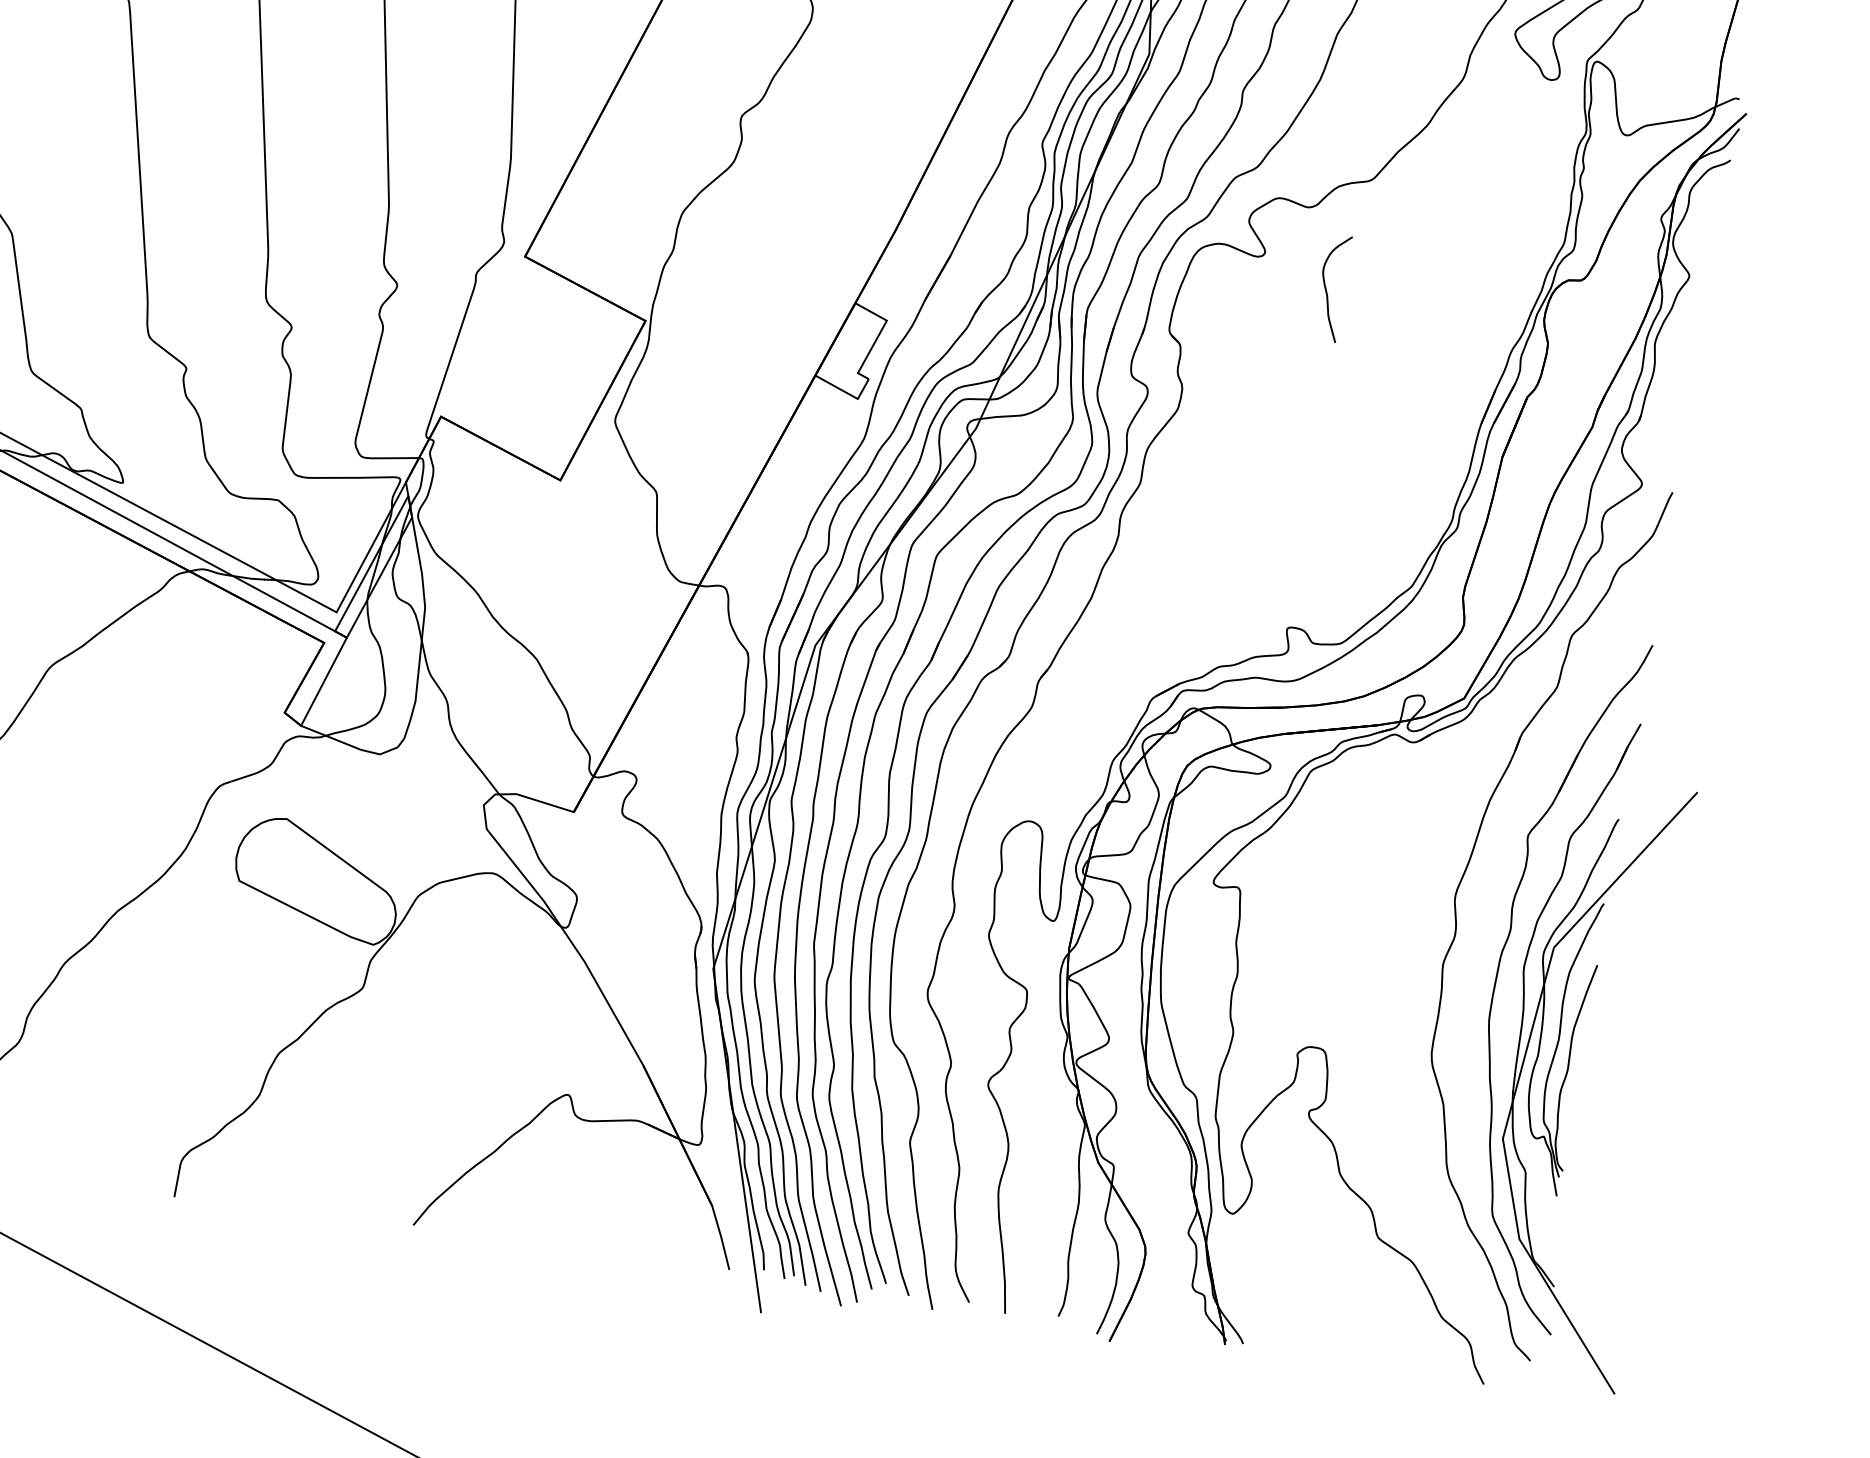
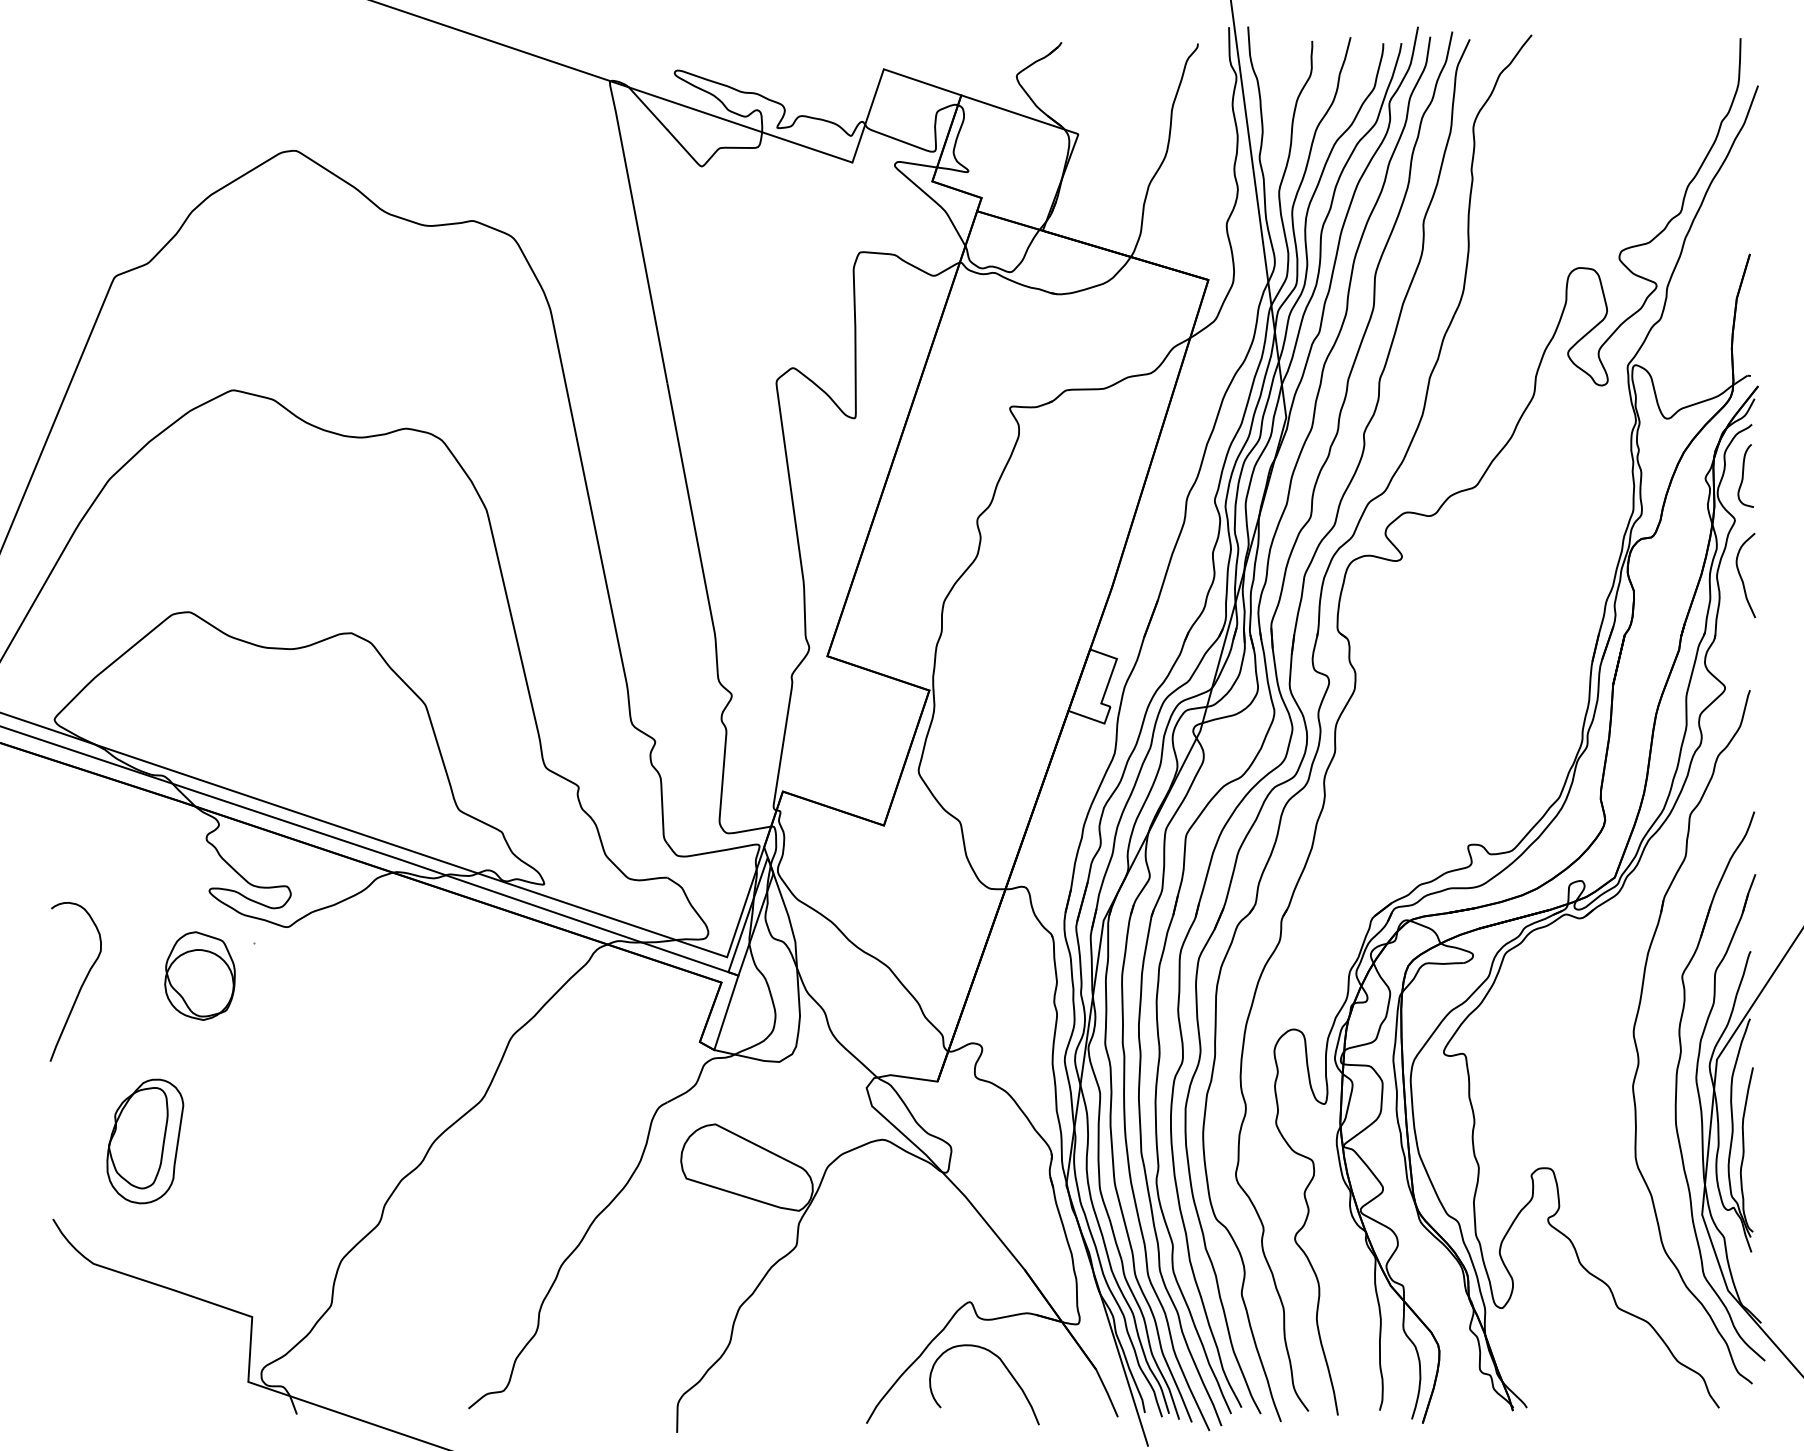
curve: (1709, 222) -> (1743, 475), added
curve: (1326, 286) -> (1741, 575), moved
curve: (598, 1185) -> (1005, 1368), added

